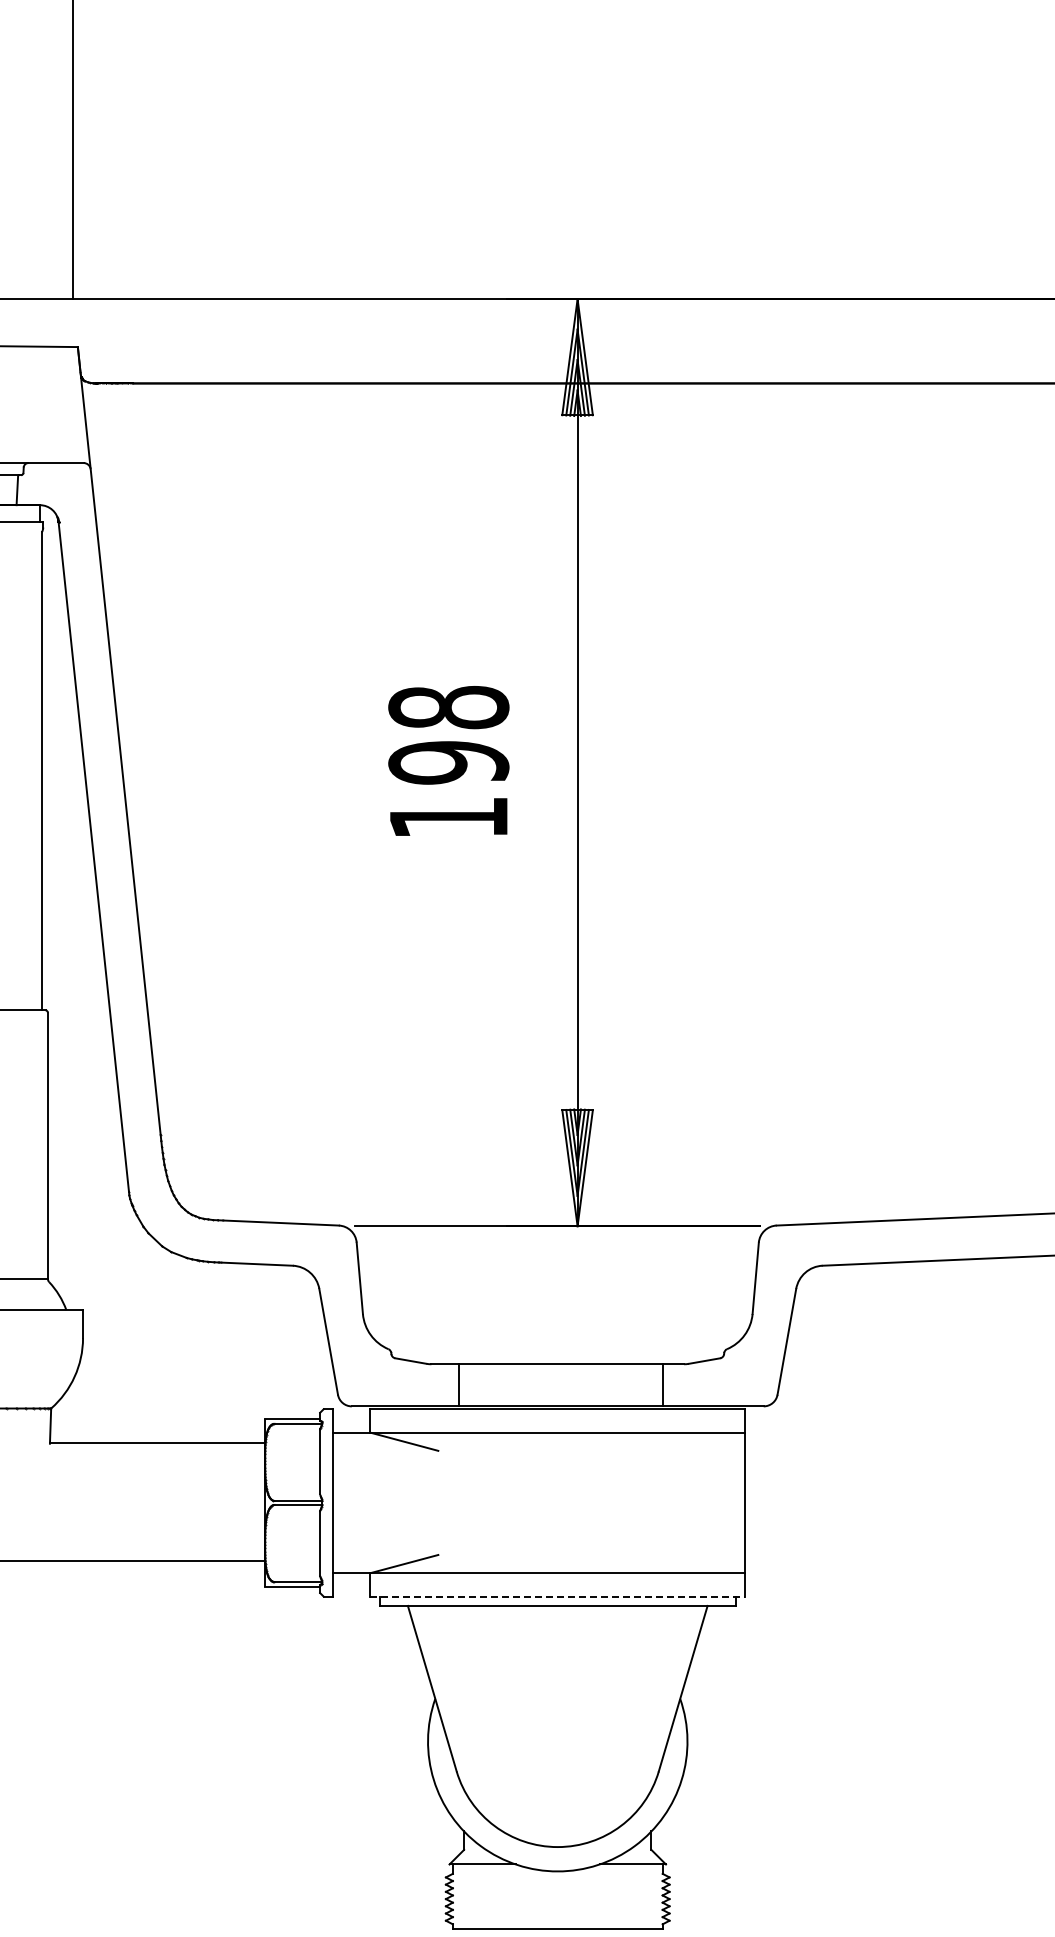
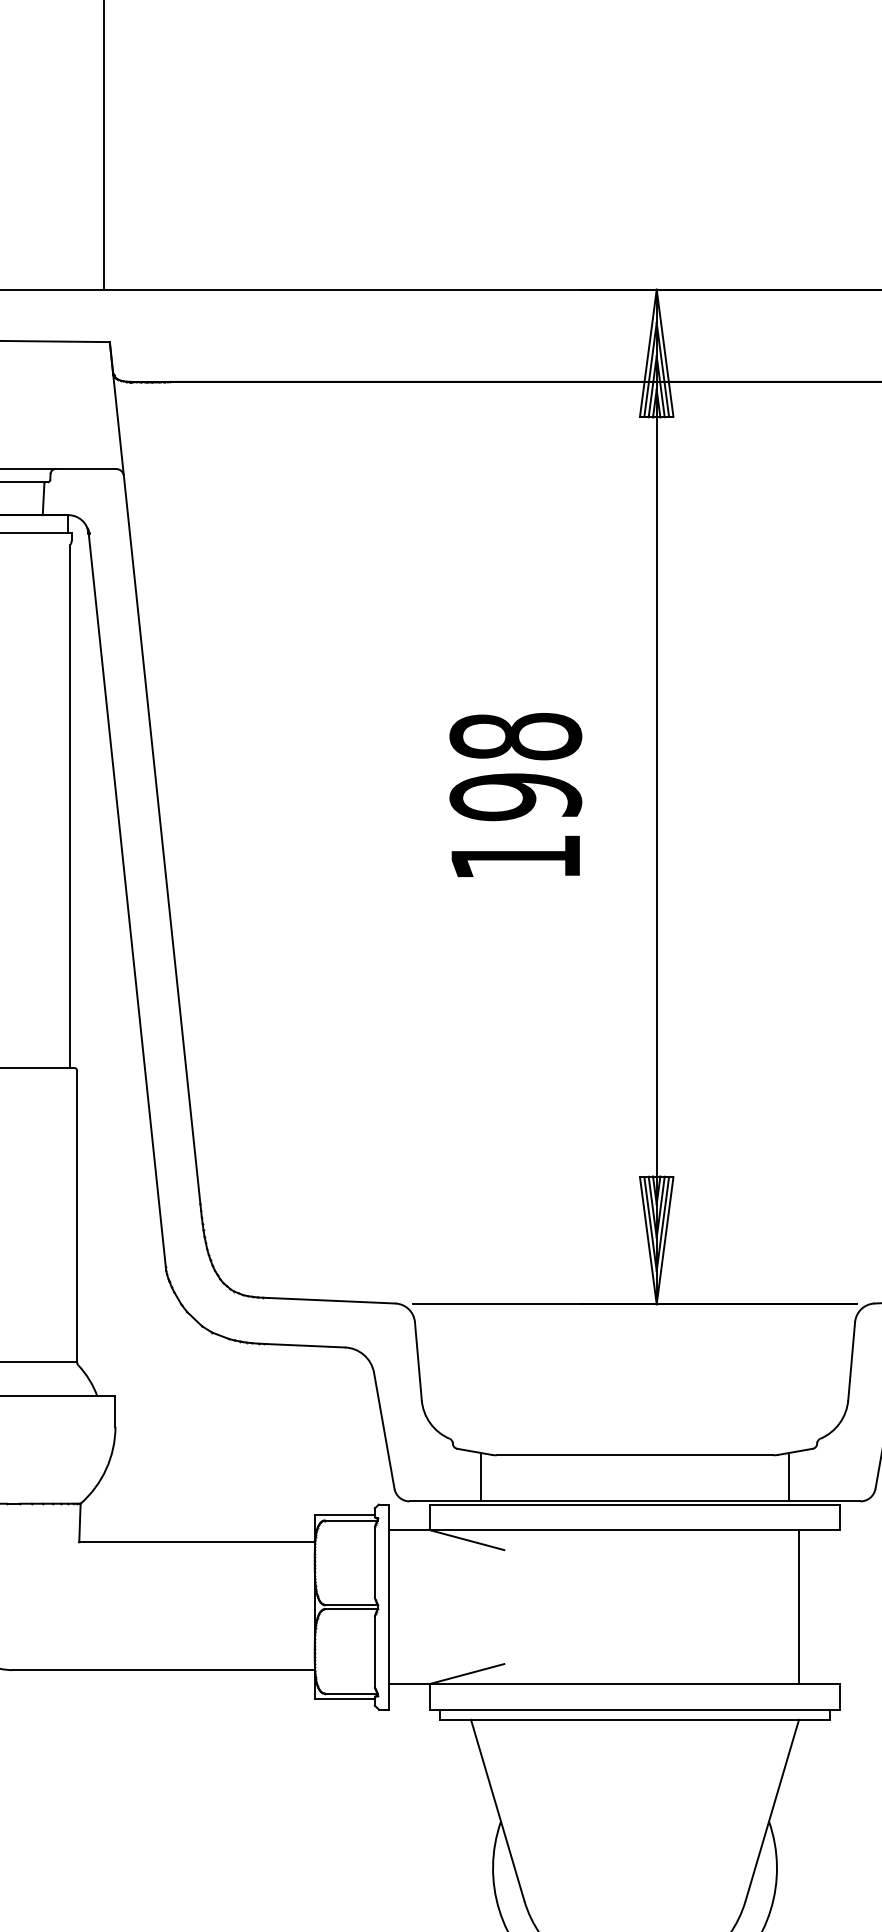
line: (459, 1385) -> (481, 1478), moved
line: (663, 1385) -> (789, 1478), moved
line: (744, 1502) -> (798, 1606), moved
line: (558, 1596) -> (635, 1709), dashed -> solid

